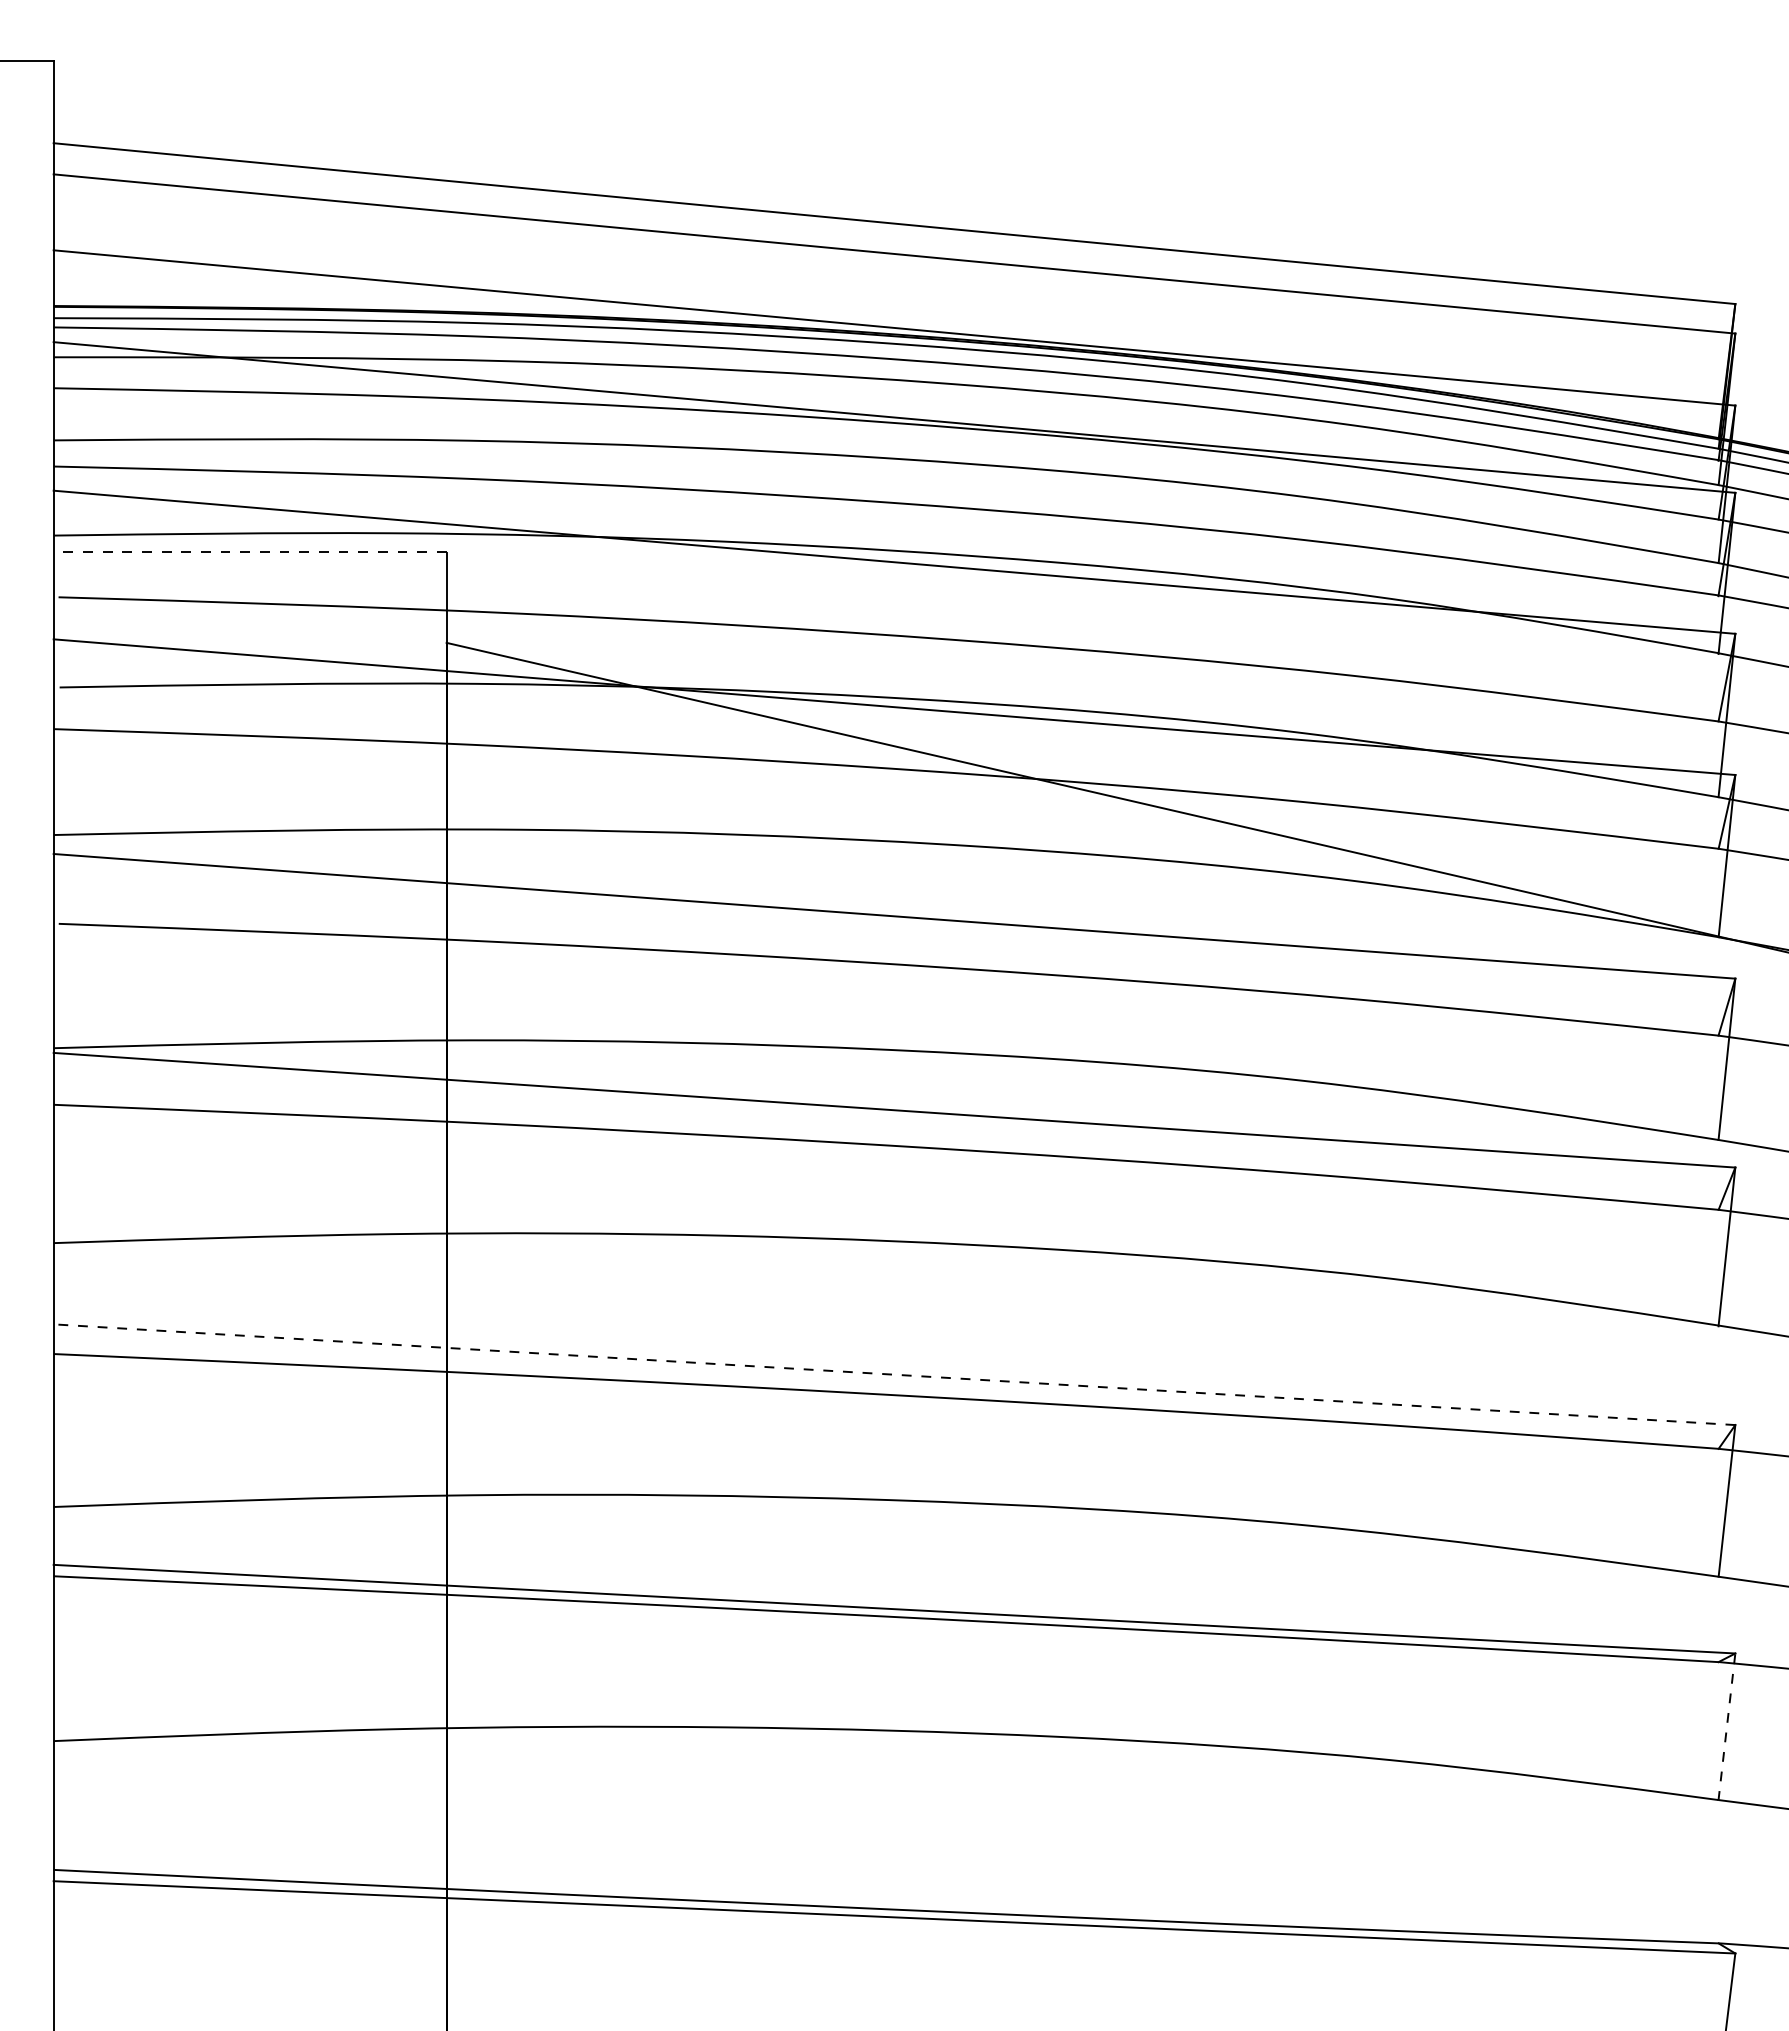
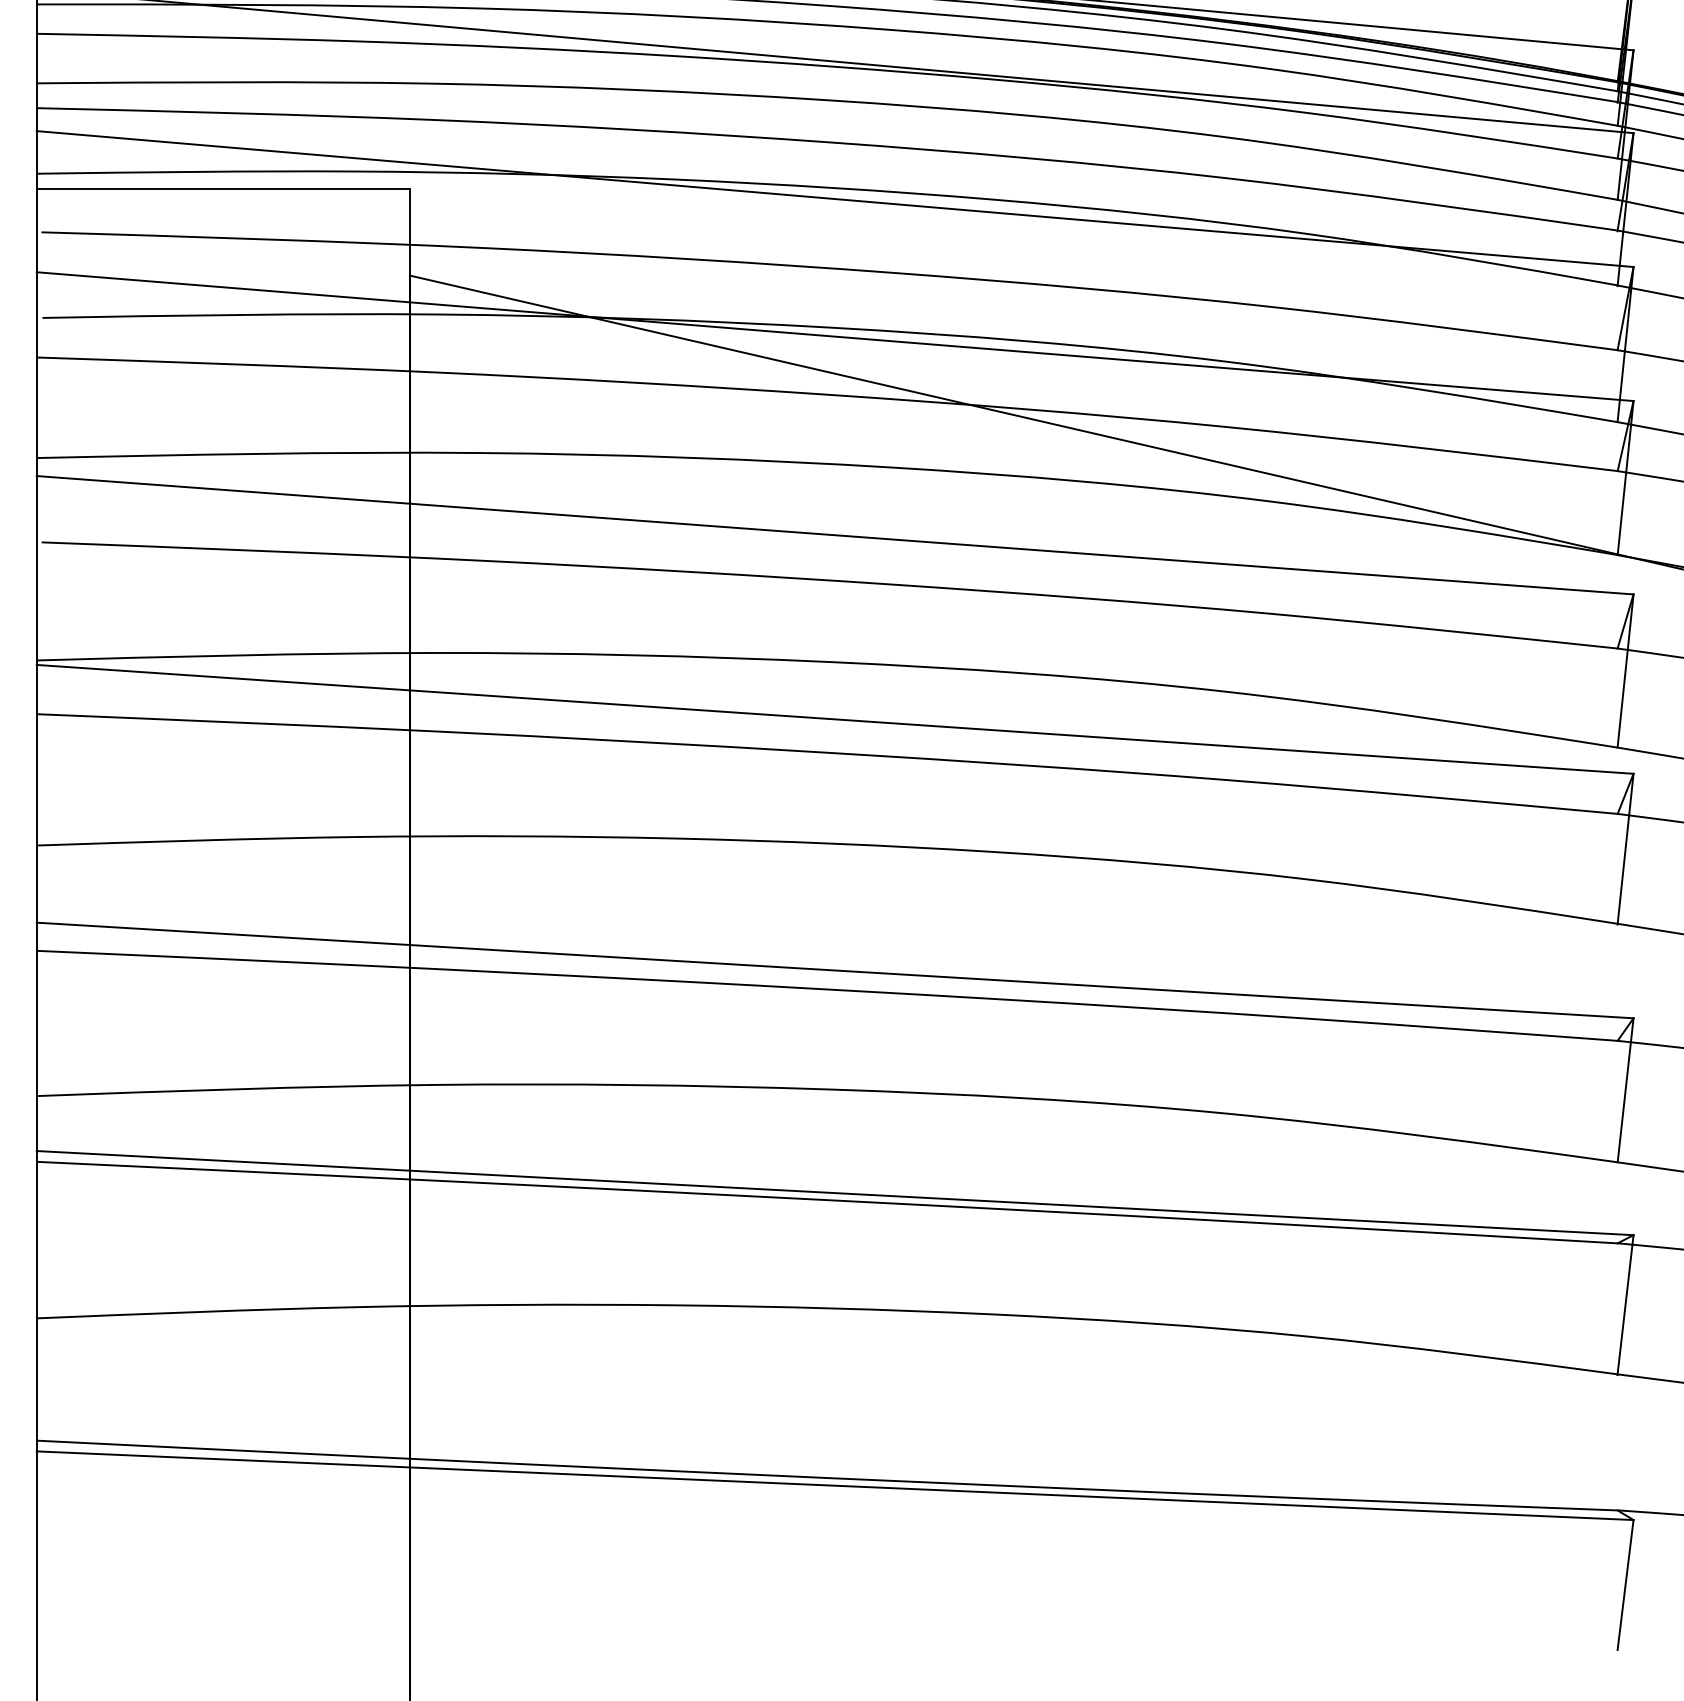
line: (249, 552) -> (222, 189), dashed -> solid
line: (894, 1374) -> (835, 970), dashed -> solid
line: (1726, 1726) -> (1625, 1304), dashed -> solid

